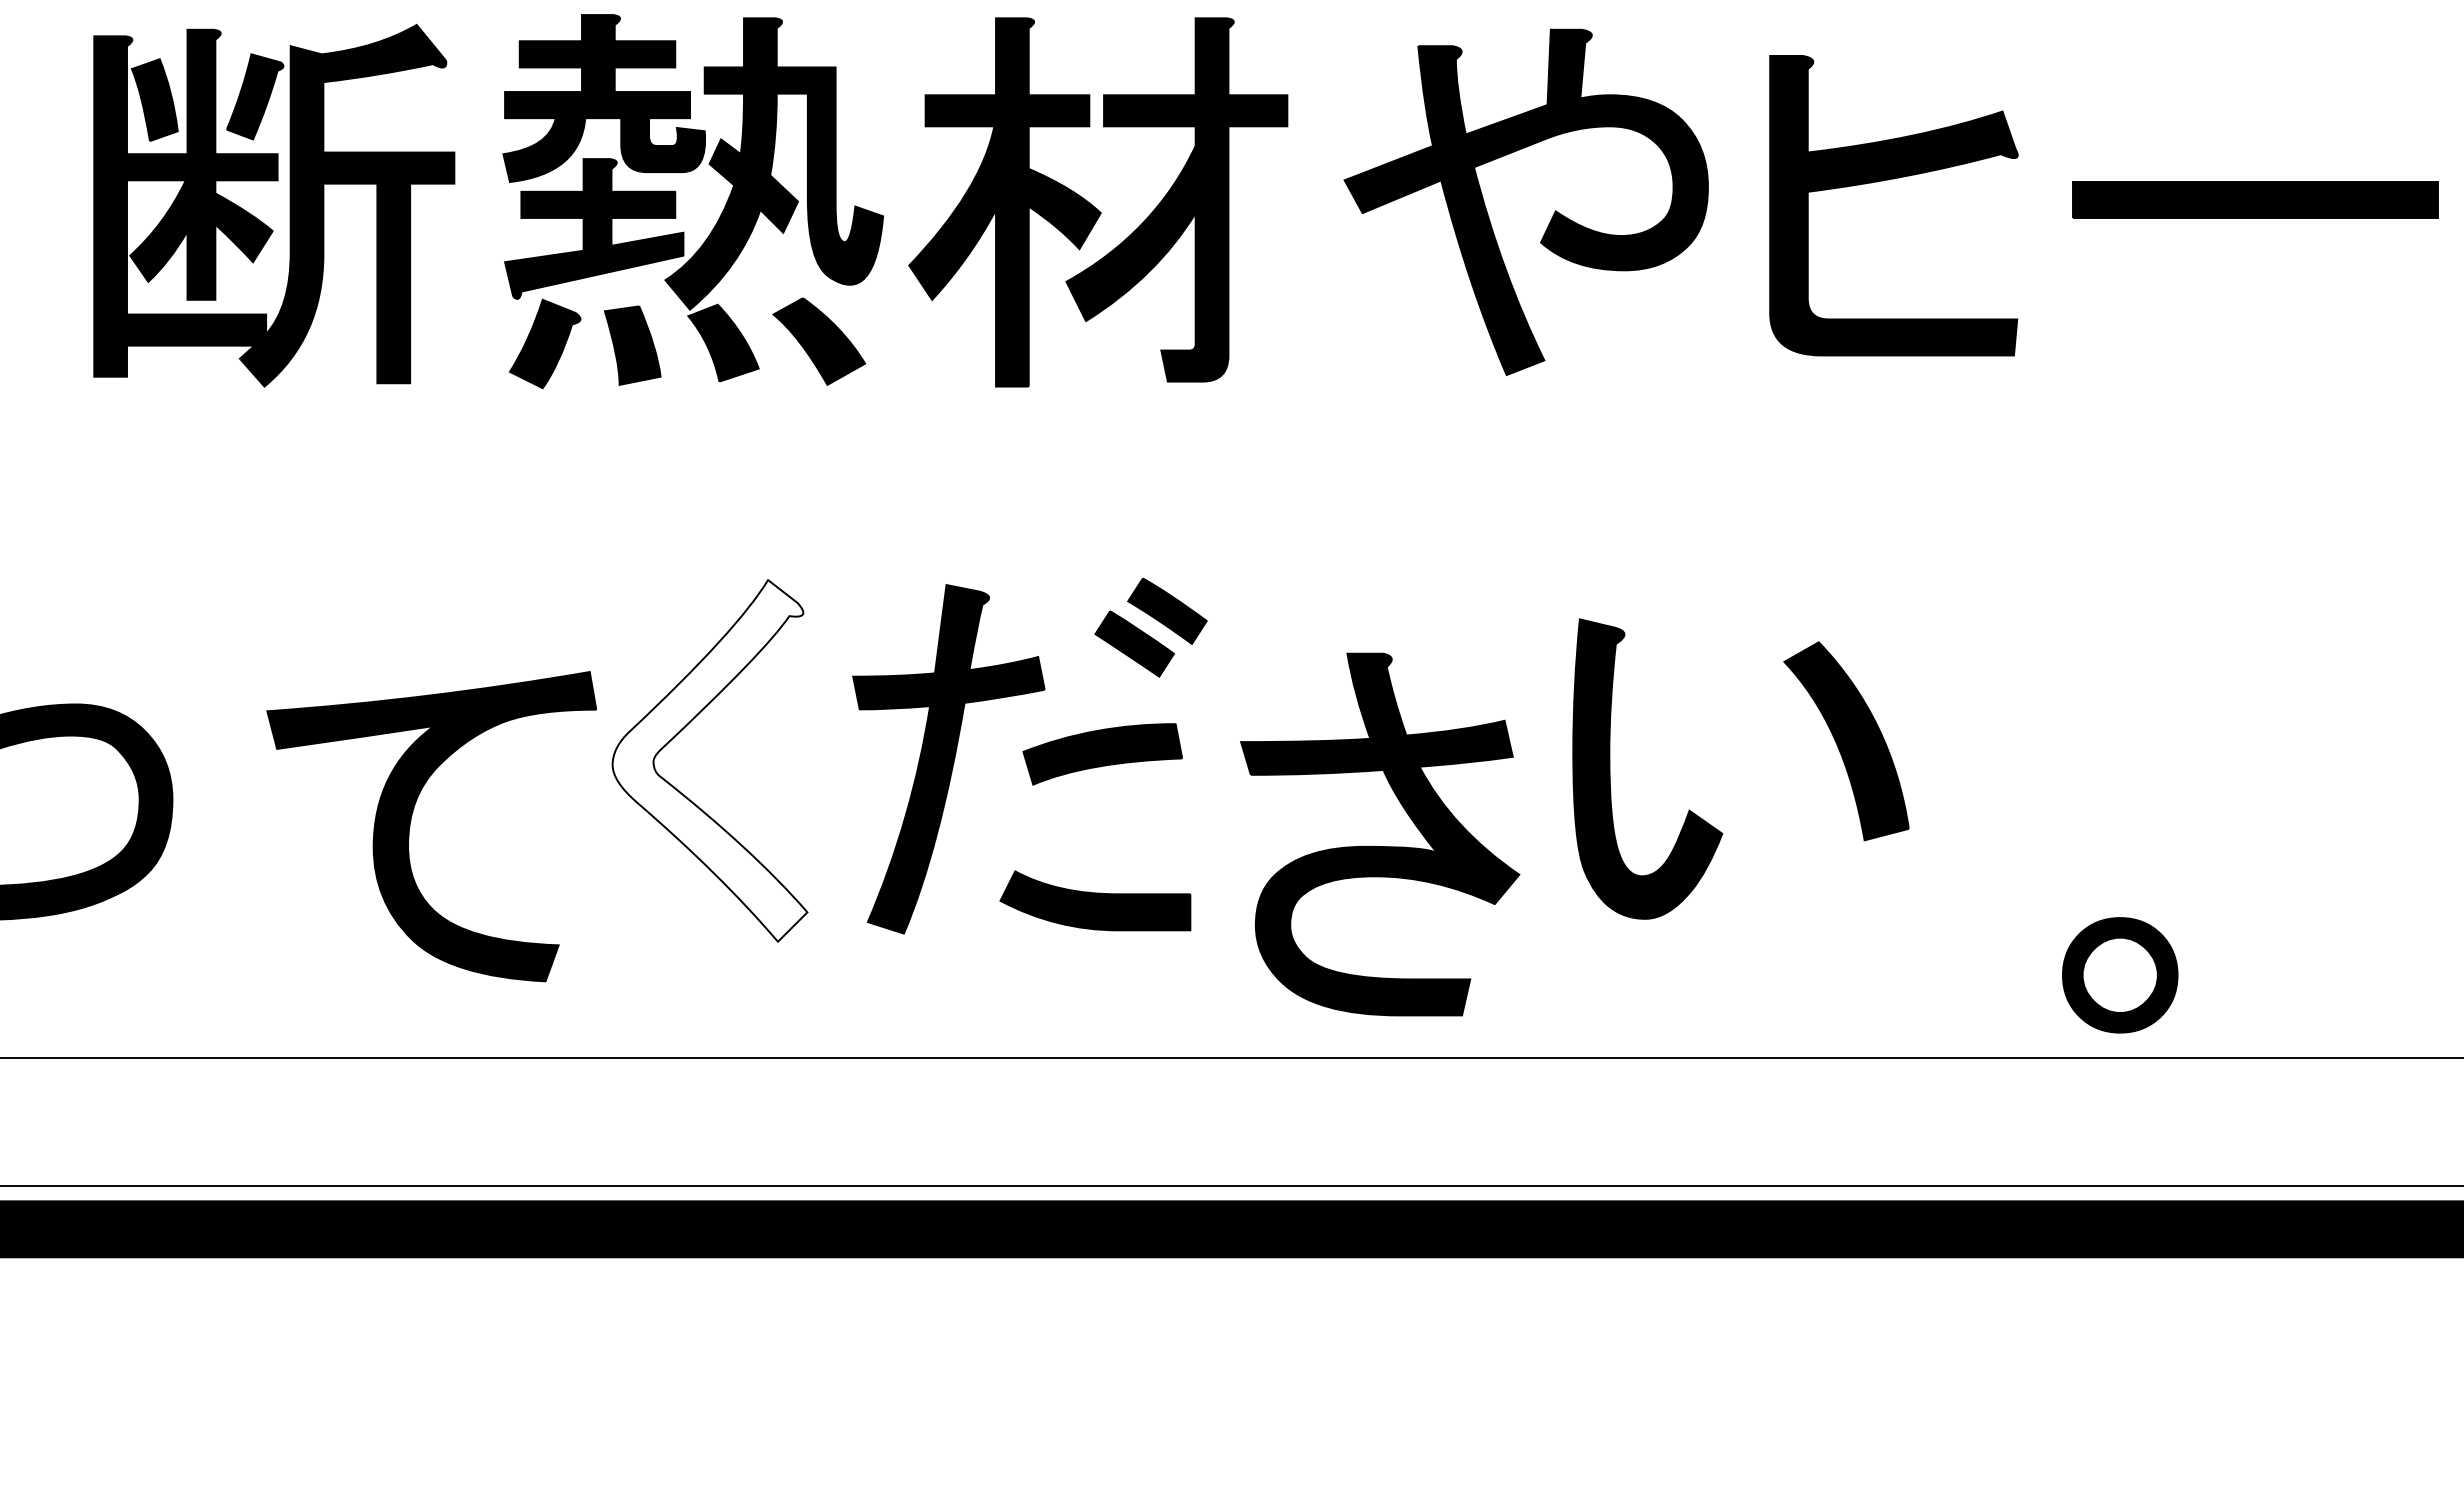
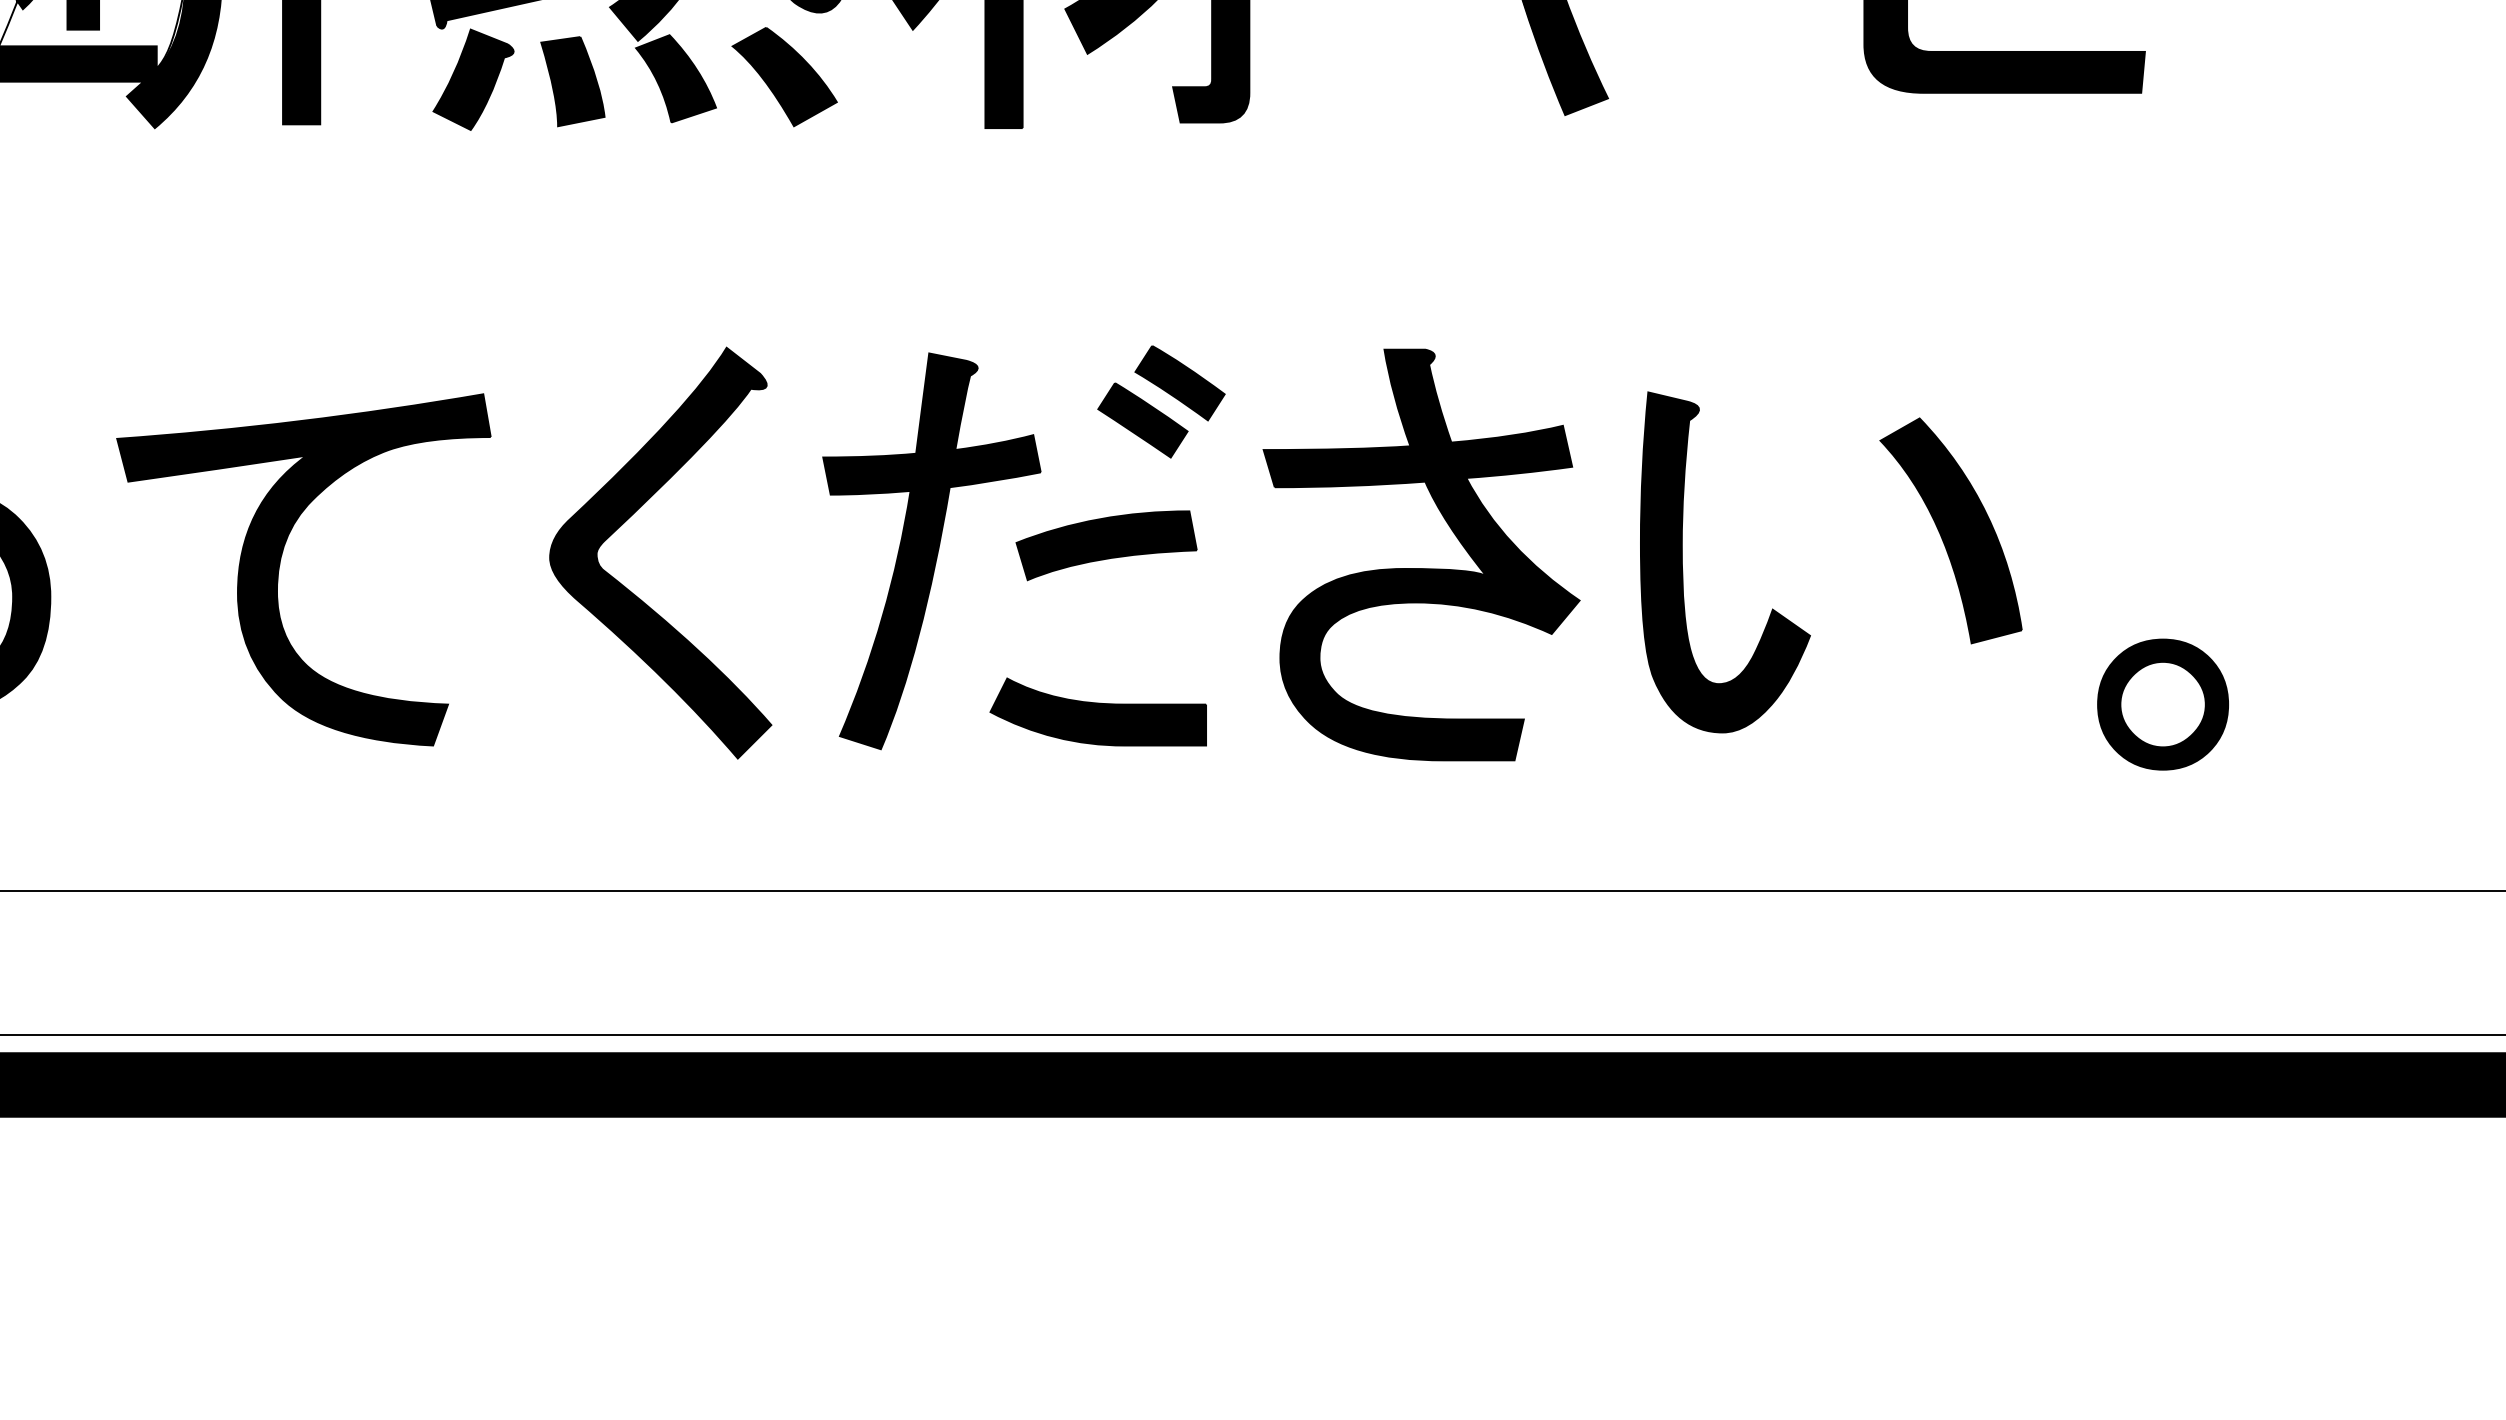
fill: (709, 760) -> (660, 552), added
part: (411, 821) -> (280, 564), moved
part: (1380, 846) -> (1421, 568), moved
part: (2120, 975) -> (2163, 704), moved

